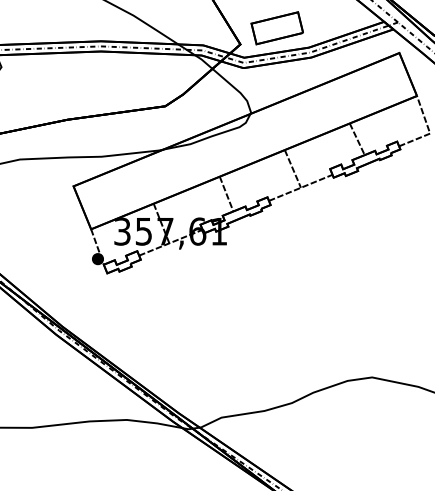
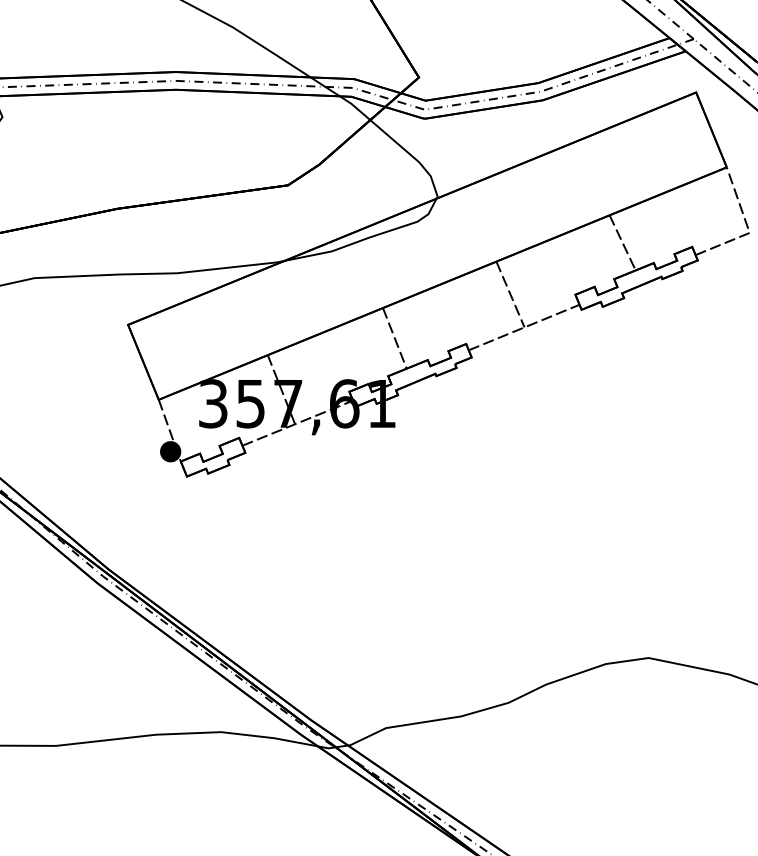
part: (276, 28) -> (481, 49), removed

